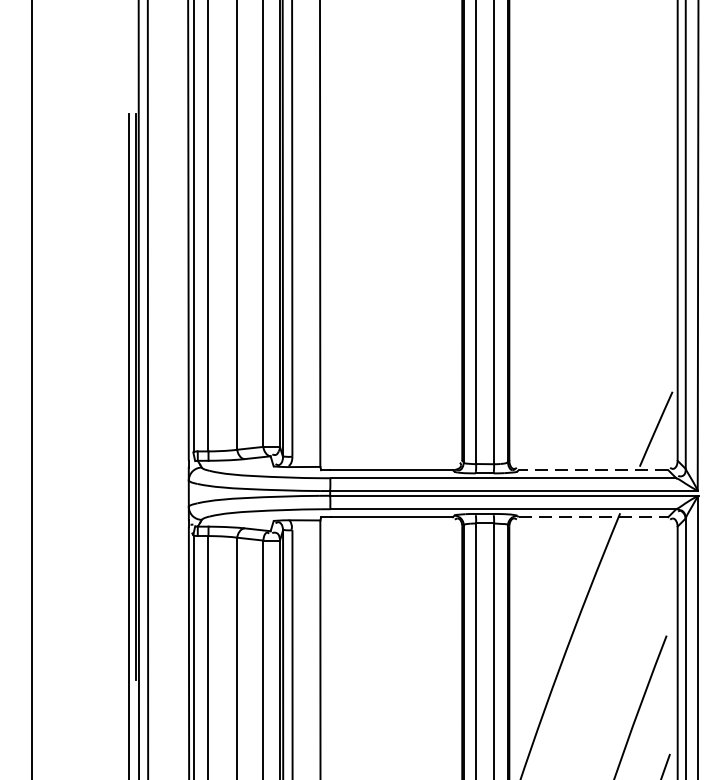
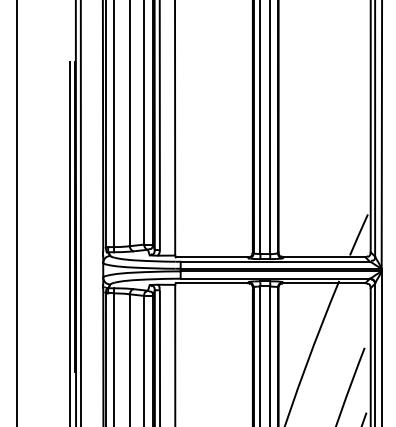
line: (593, 470) -> (324, 257), dashed -> solid
line: (593, 517) -> (324, 283), dashed -> solid

